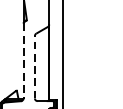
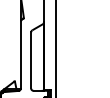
line: (23, 60) -> (20, 54), dashed -> solid
line: (35, 67) -> (31, 60), dashed -> solid

